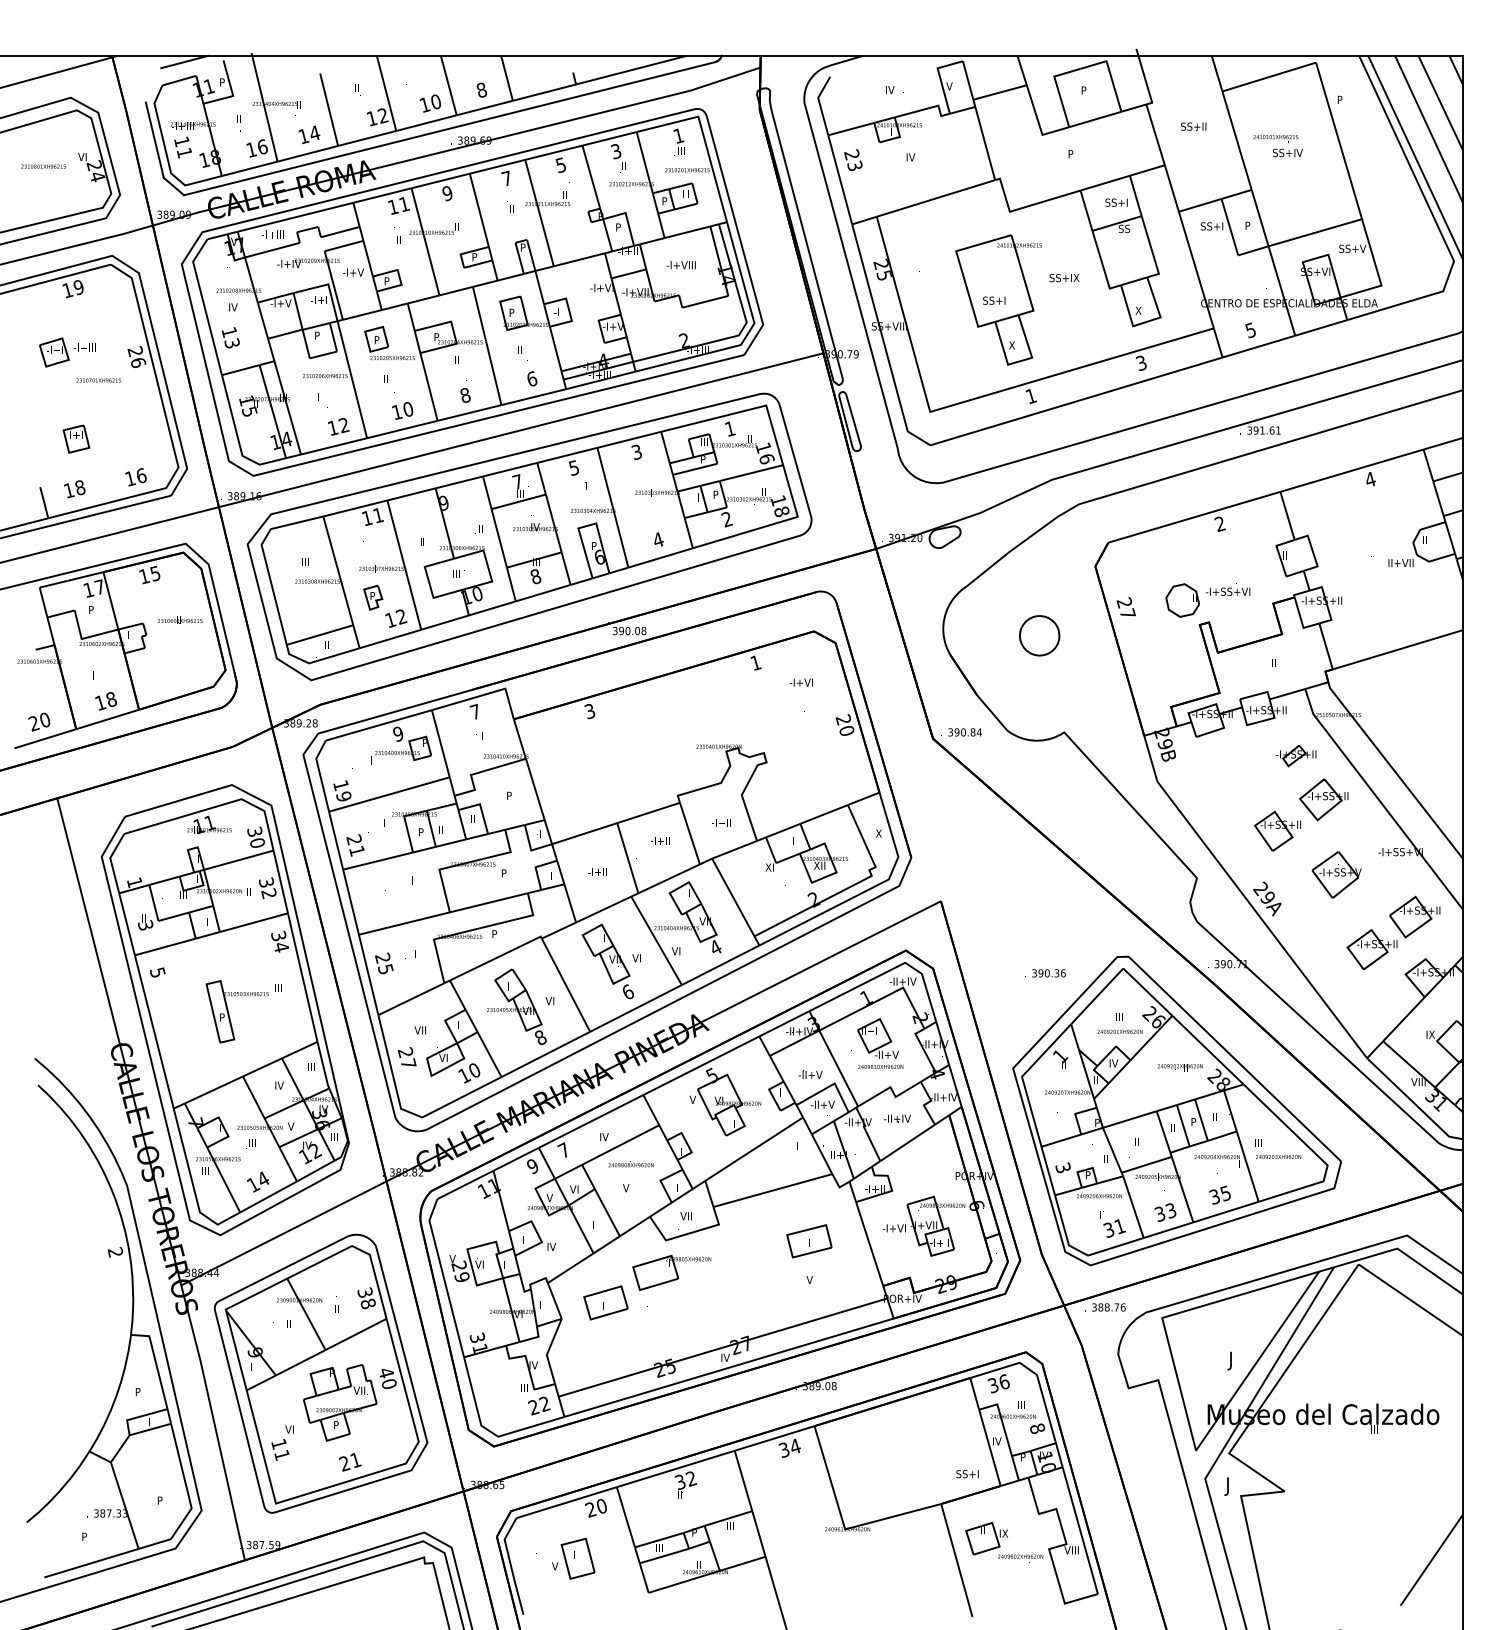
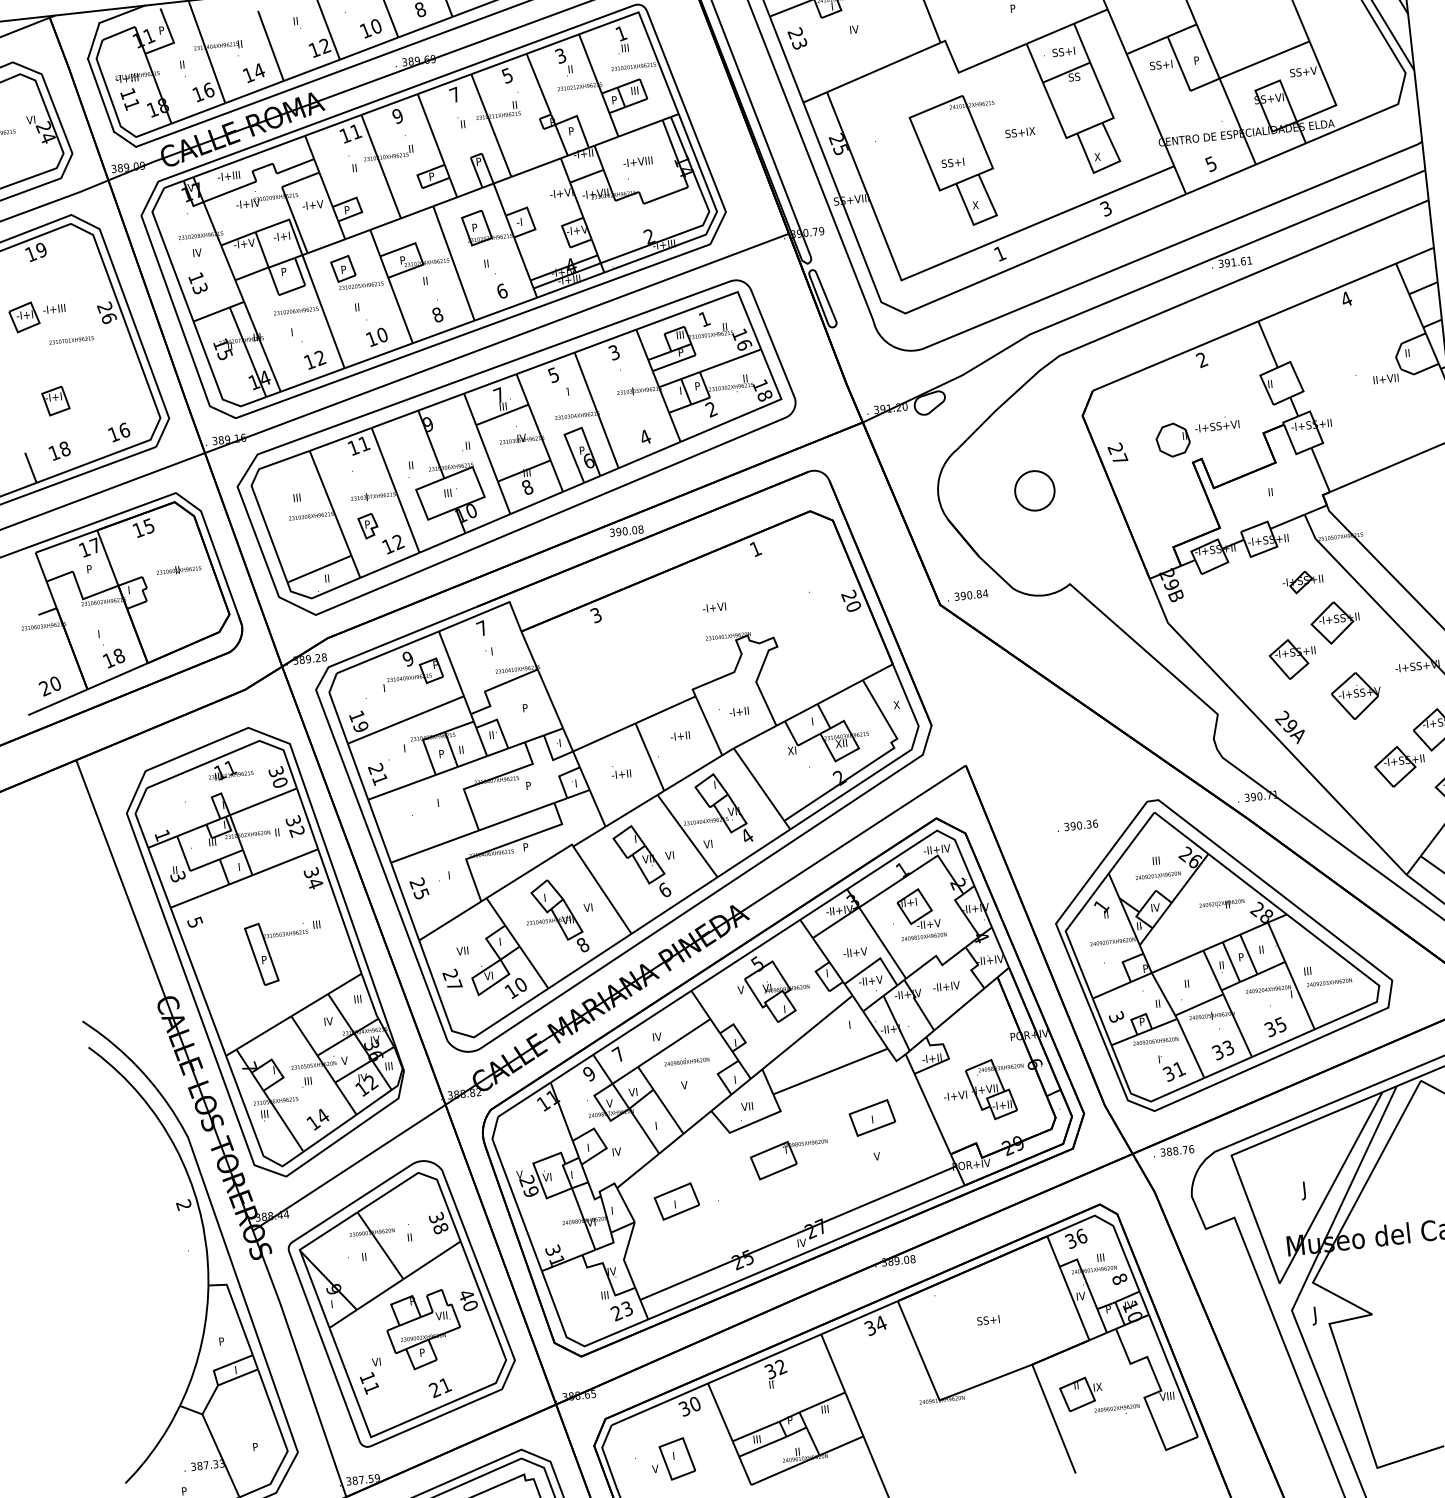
line: (153, 85) -> (93, 41), added
text: (800, 682) -> (713, 607), moved
part: (671, 1272) -> (789, 1158), moved
text: (544, 1404) -> (627, 1309), 22 -> 23
text: (967, 1474) -> (988, 1320), moved
text: (590, 1509) -> (684, 1408), 20 -> 30

